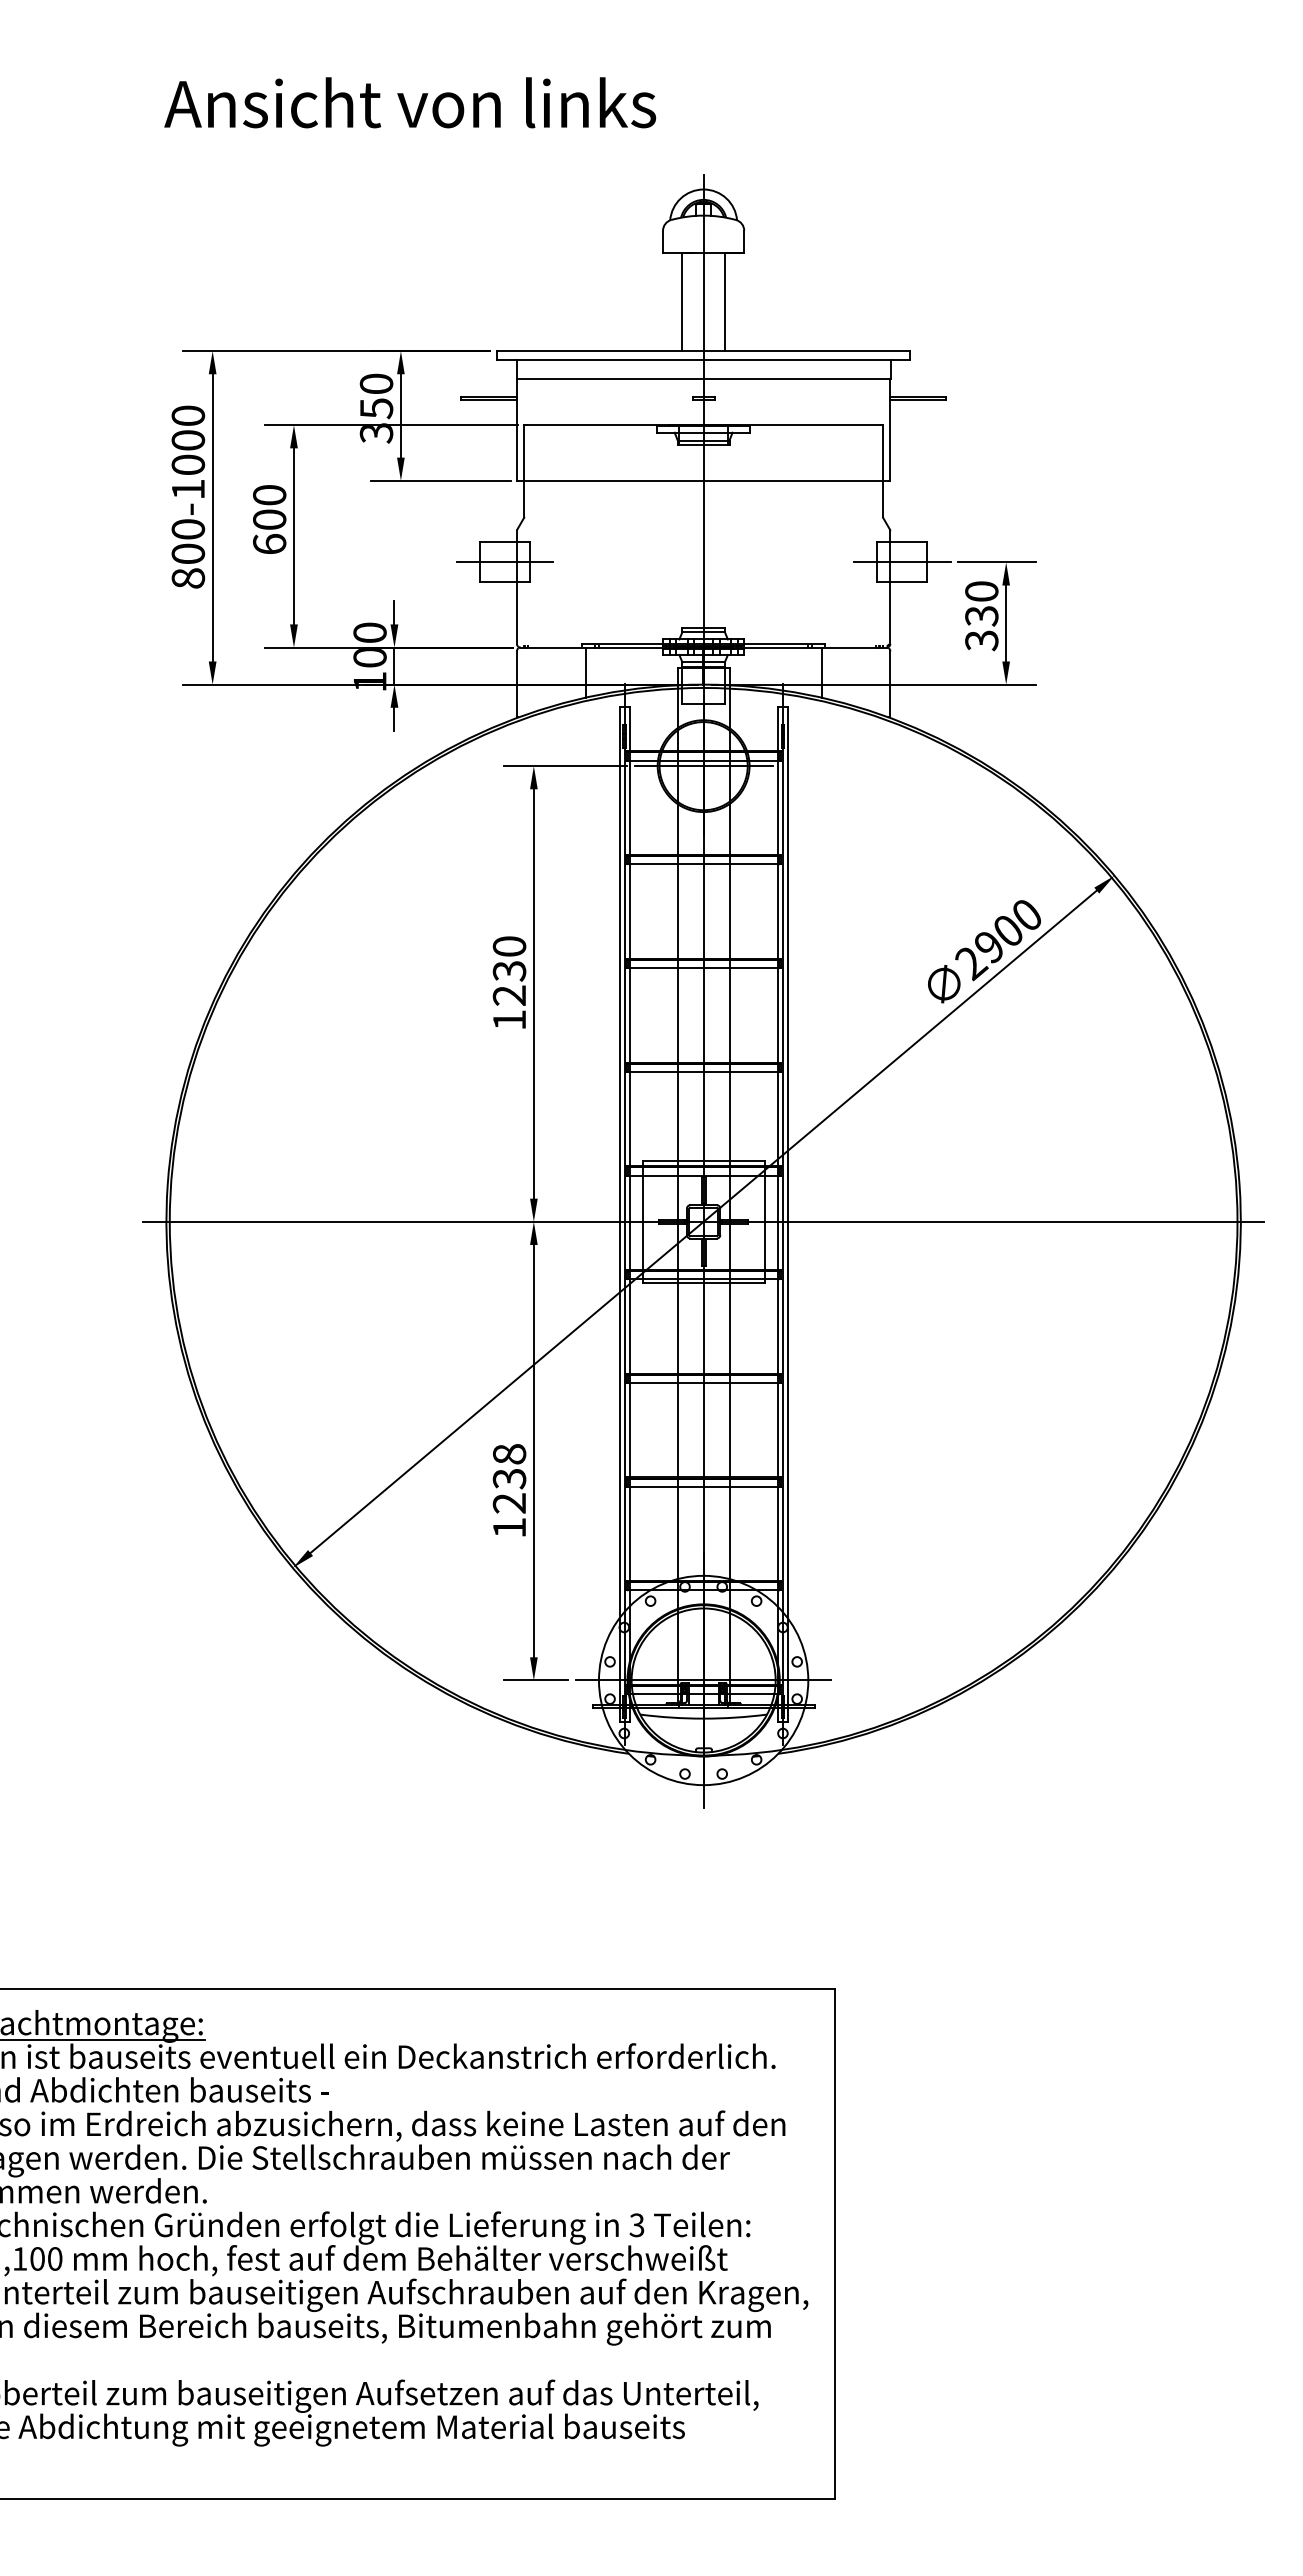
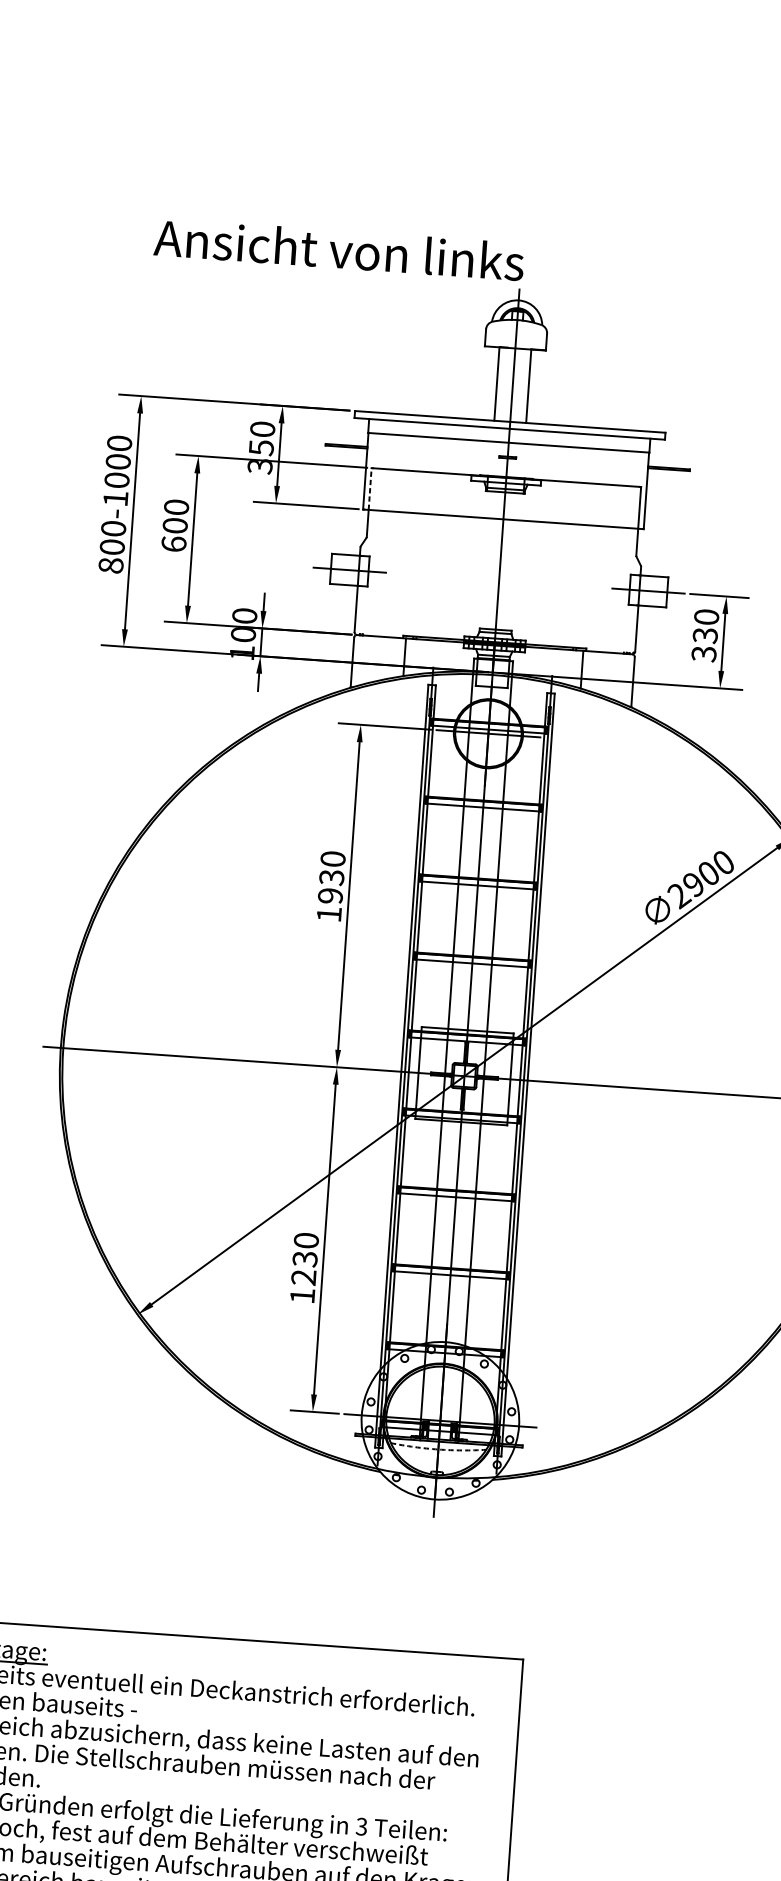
text: (410, 102) -> (339, 249), moved
line: (524, 453) -> (370, 489), solid -> dashed
text: (509, 995) -> (330, 895), 1230 -> 1930
text: (509, 1454) -> (306, 1240), 1238 -> 1230
arc: (703, 1718) -> (438, 1449), solid -> dashed

